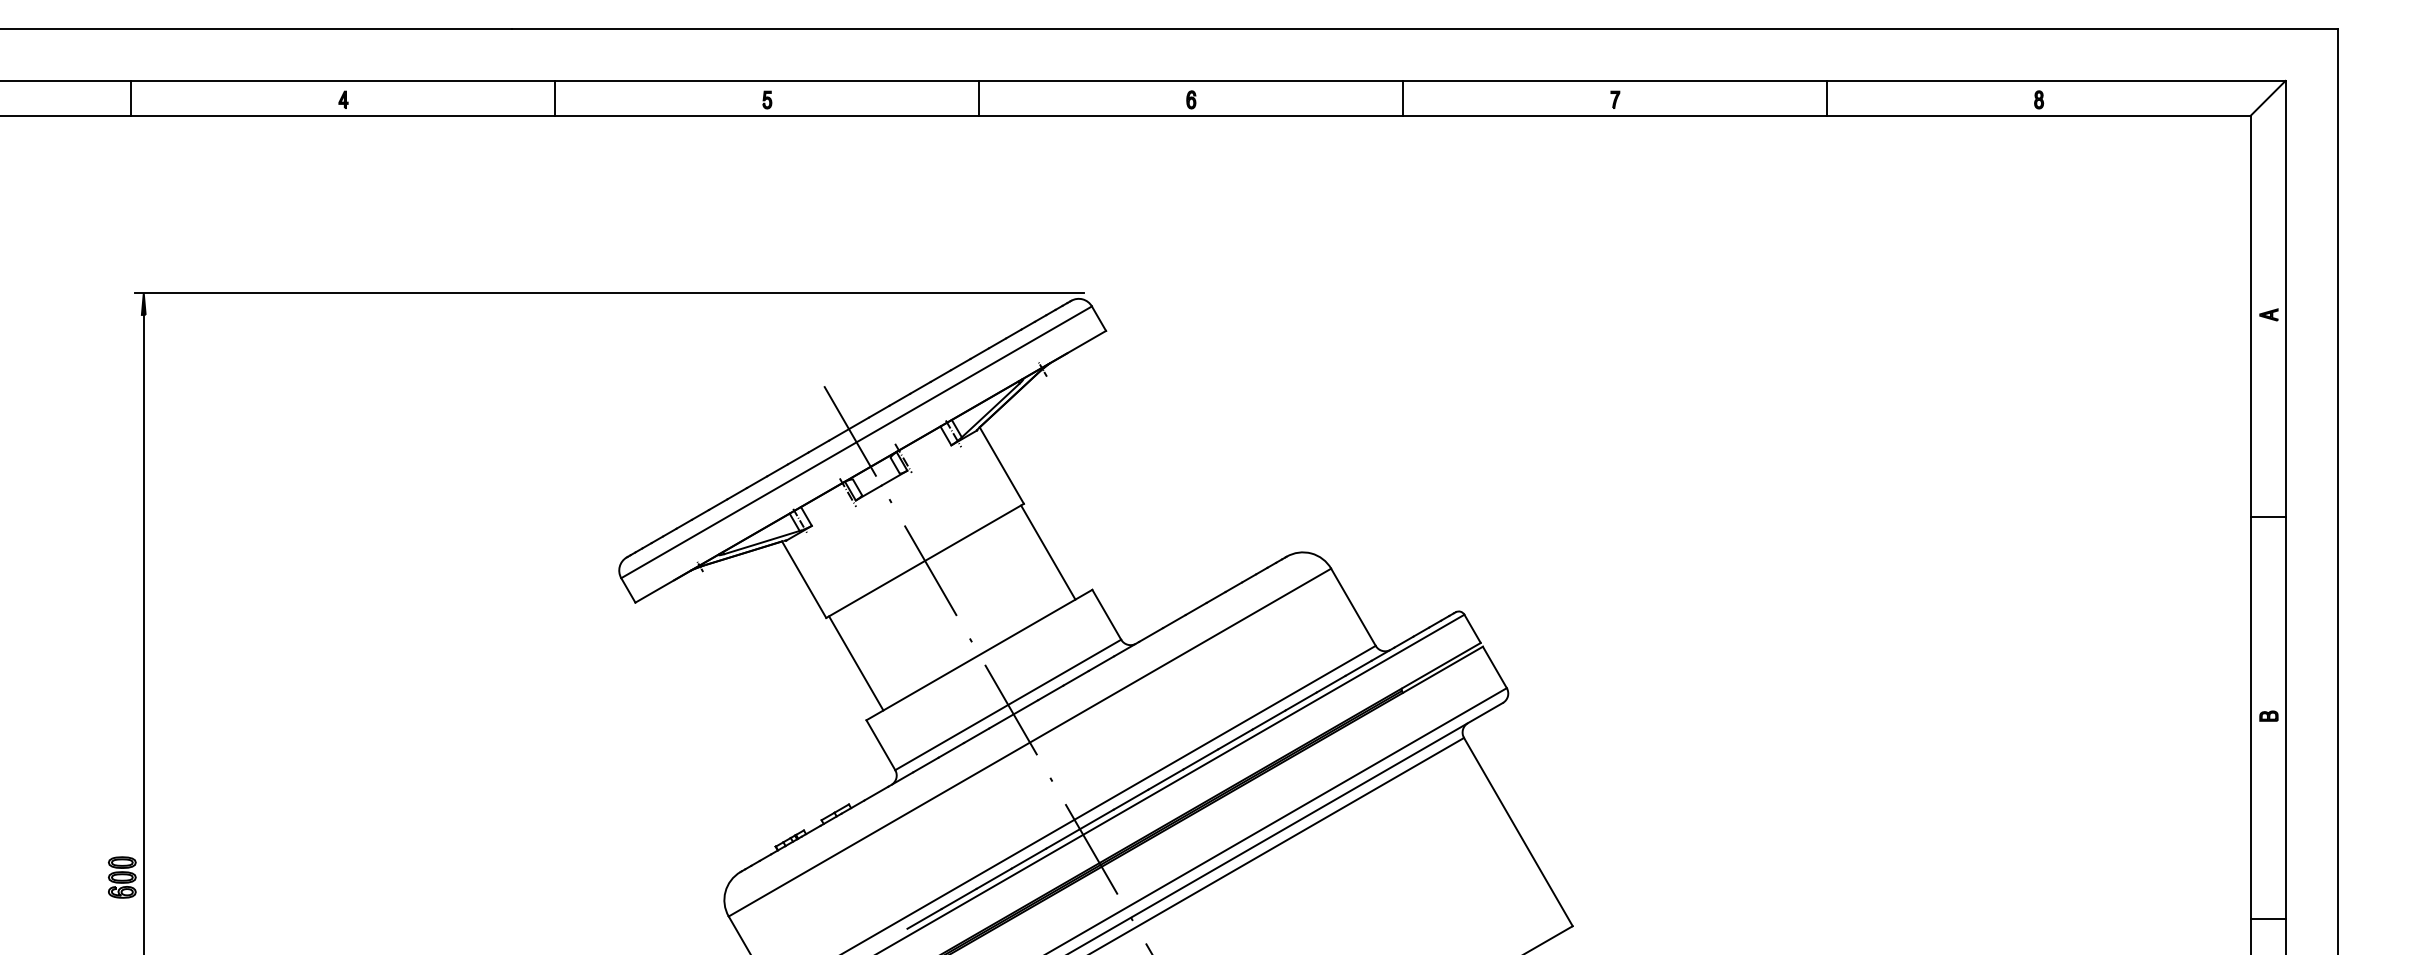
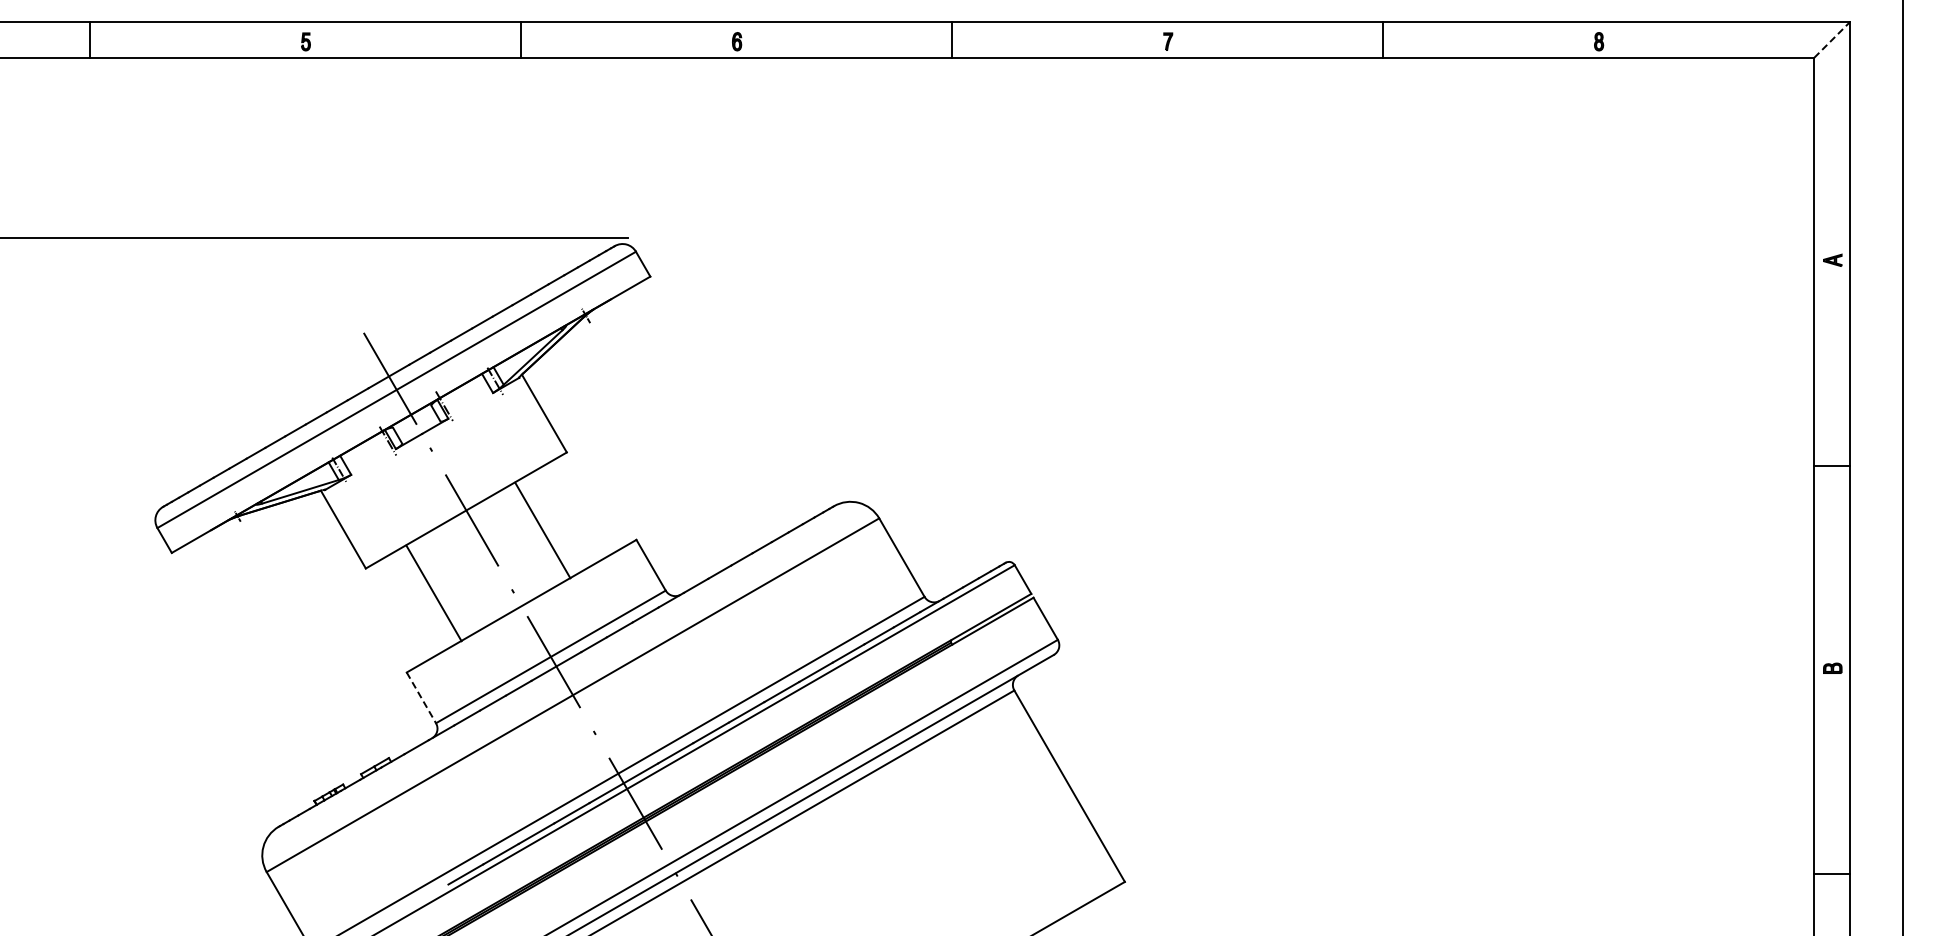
line: (2268, 98) -> (1832, 40), solid -> dashed
line: (1048, 552) -> (543, 530), moved
line: (856, 663) -> (434, 593), moved
line: (880, 745) -> (421, 698), solid -> dashed

